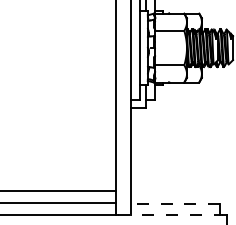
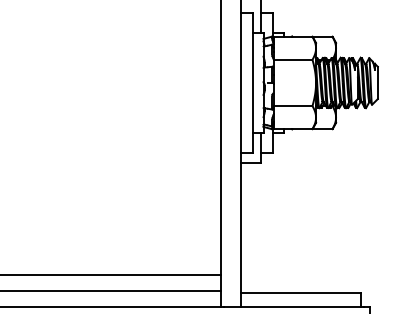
line: (175, 204) -> (300, 292), dashed -> solid
line: (170, 215) -> (294, 307), dashed -> solid

